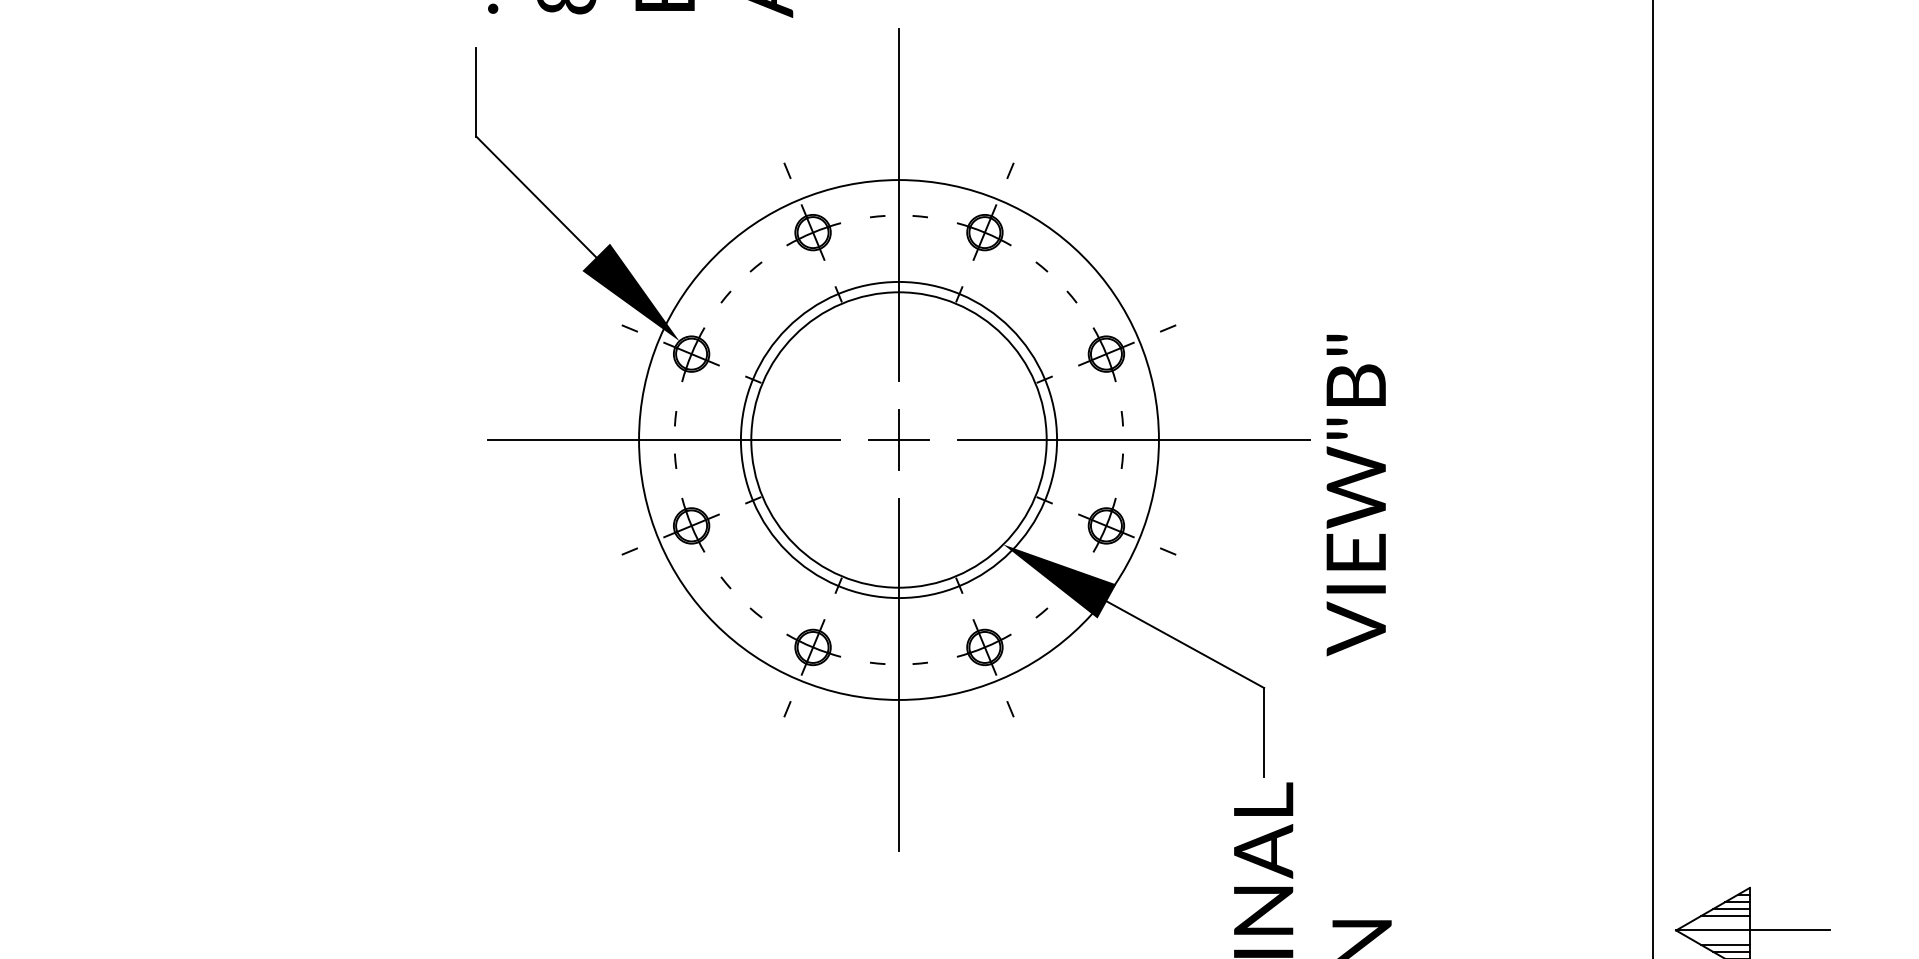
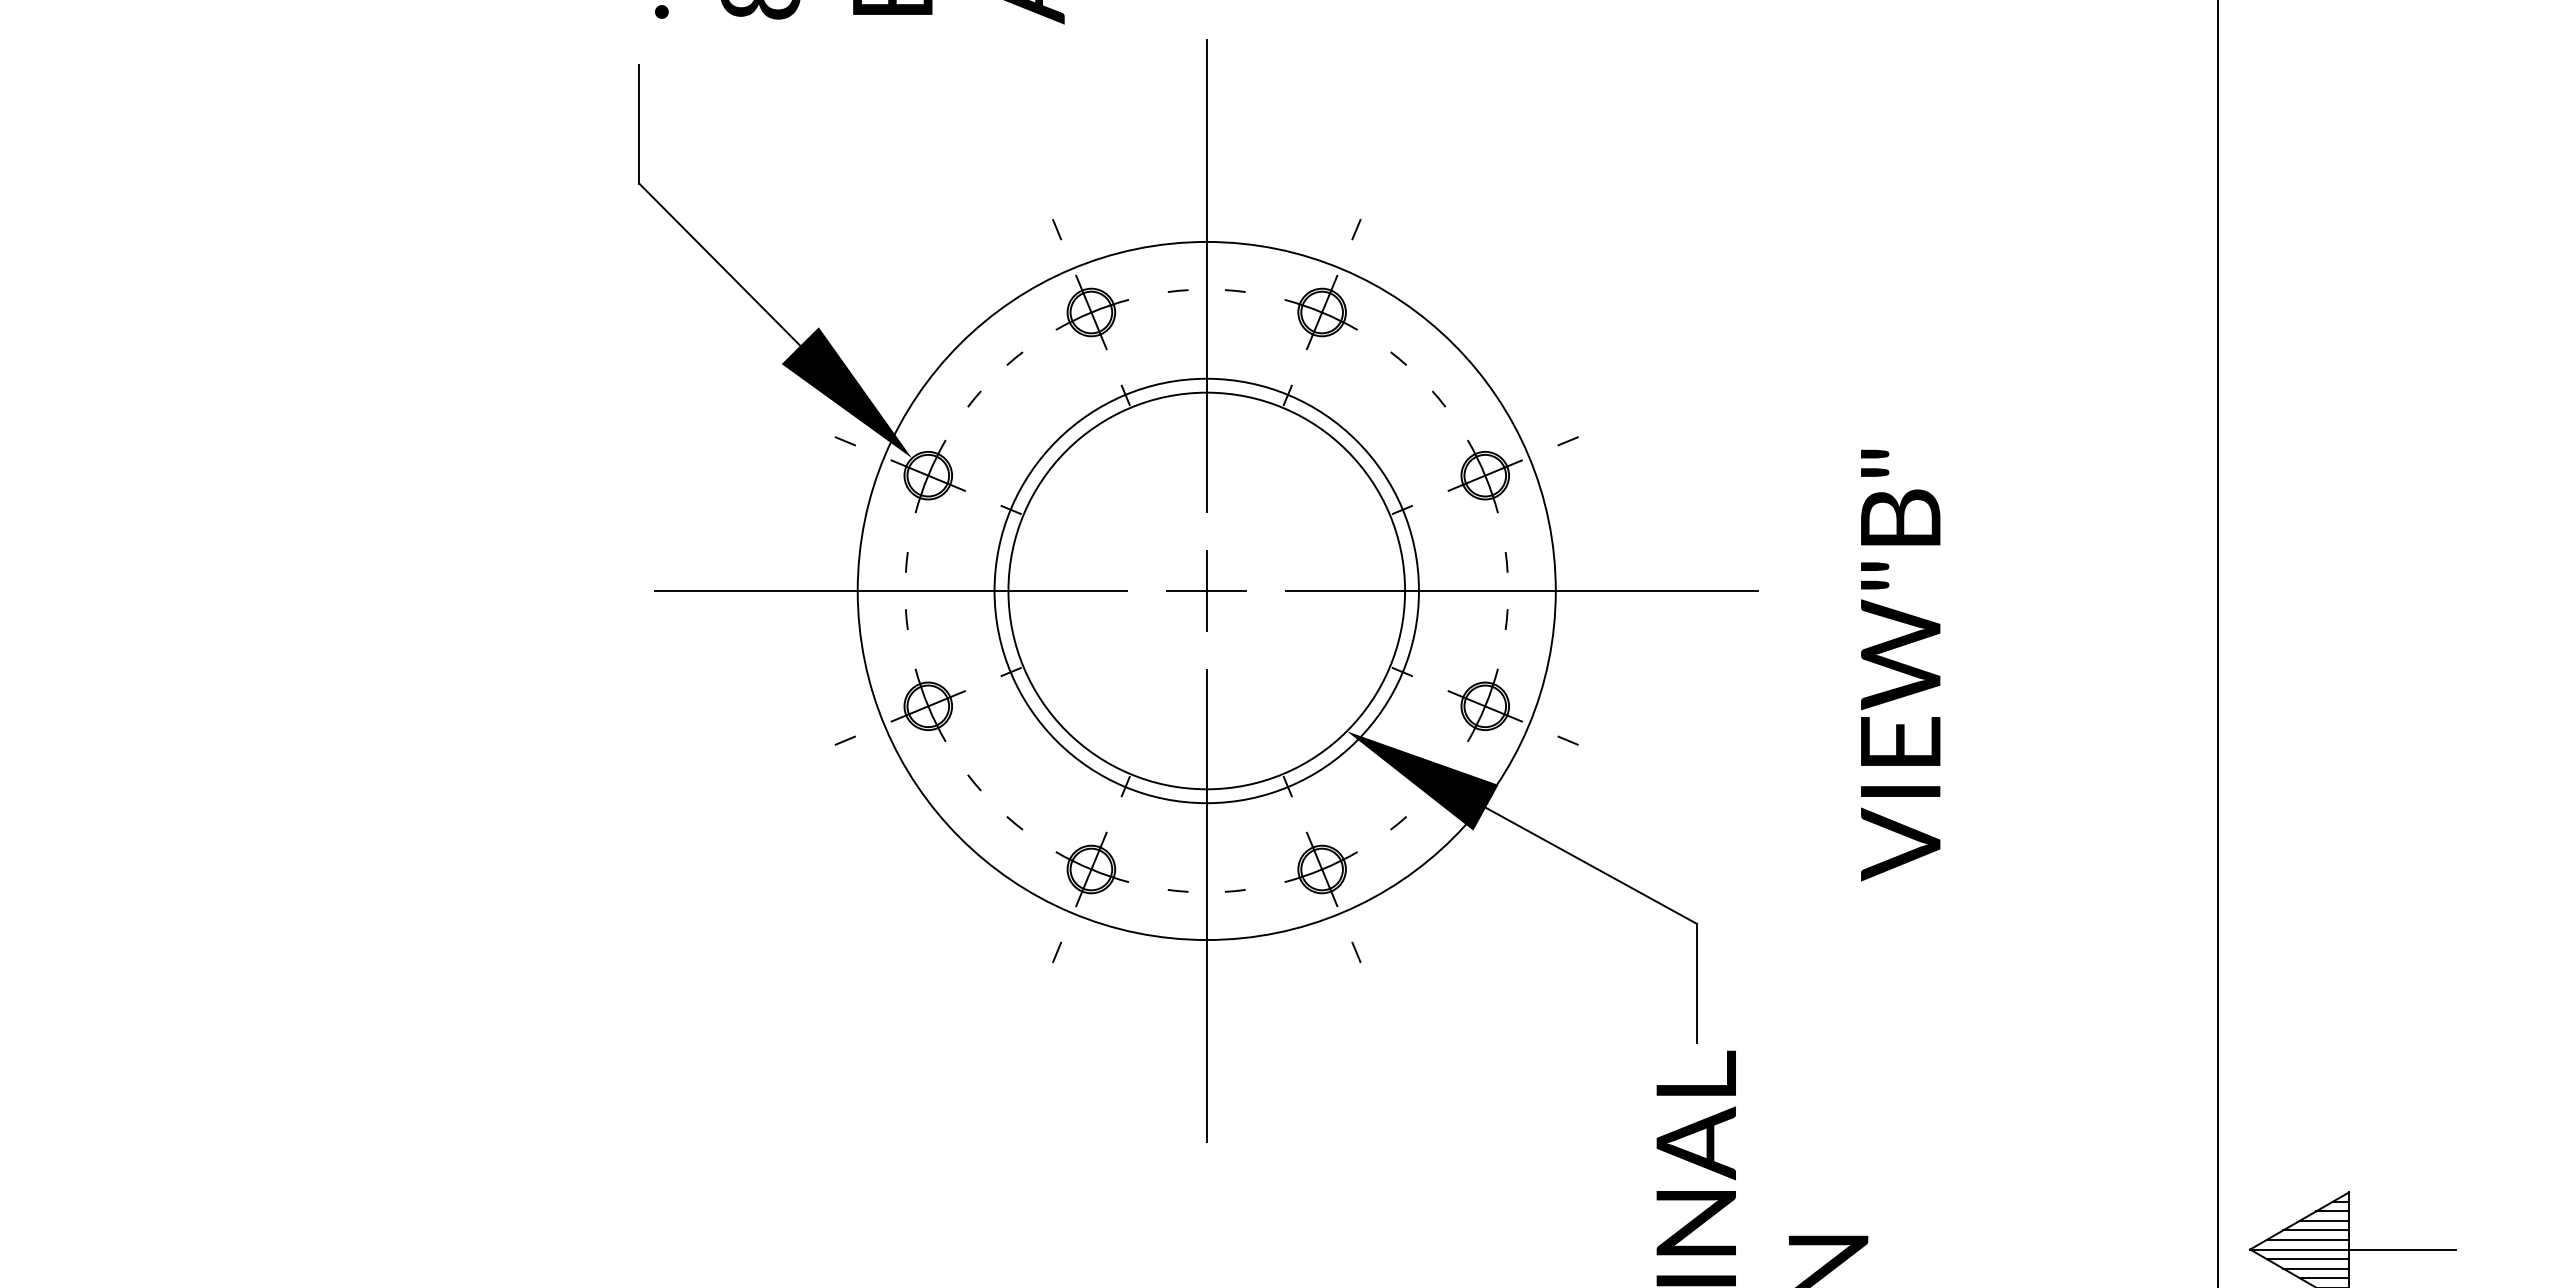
text: (1356, 495) -> (1900, 665), moved
line: (1718, 923) -> (2307, 1239), added
line: (1718, 937) -> (2307, 1259), added

